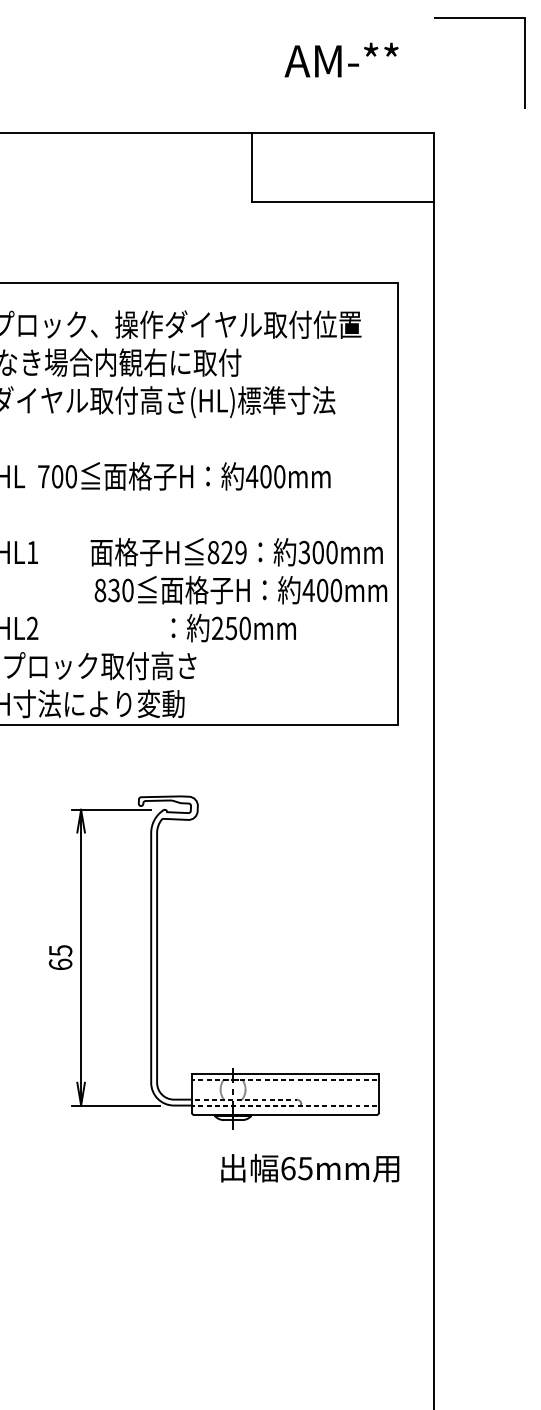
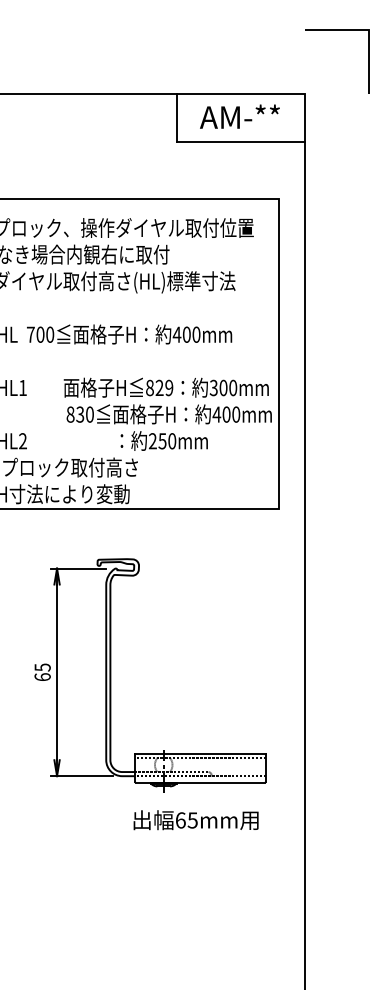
line: (479, 18) -> (336, 29), moved
text: (341, 59) -> (239, 116), moved
text: (310, 1168) -> (196, 820), moved

